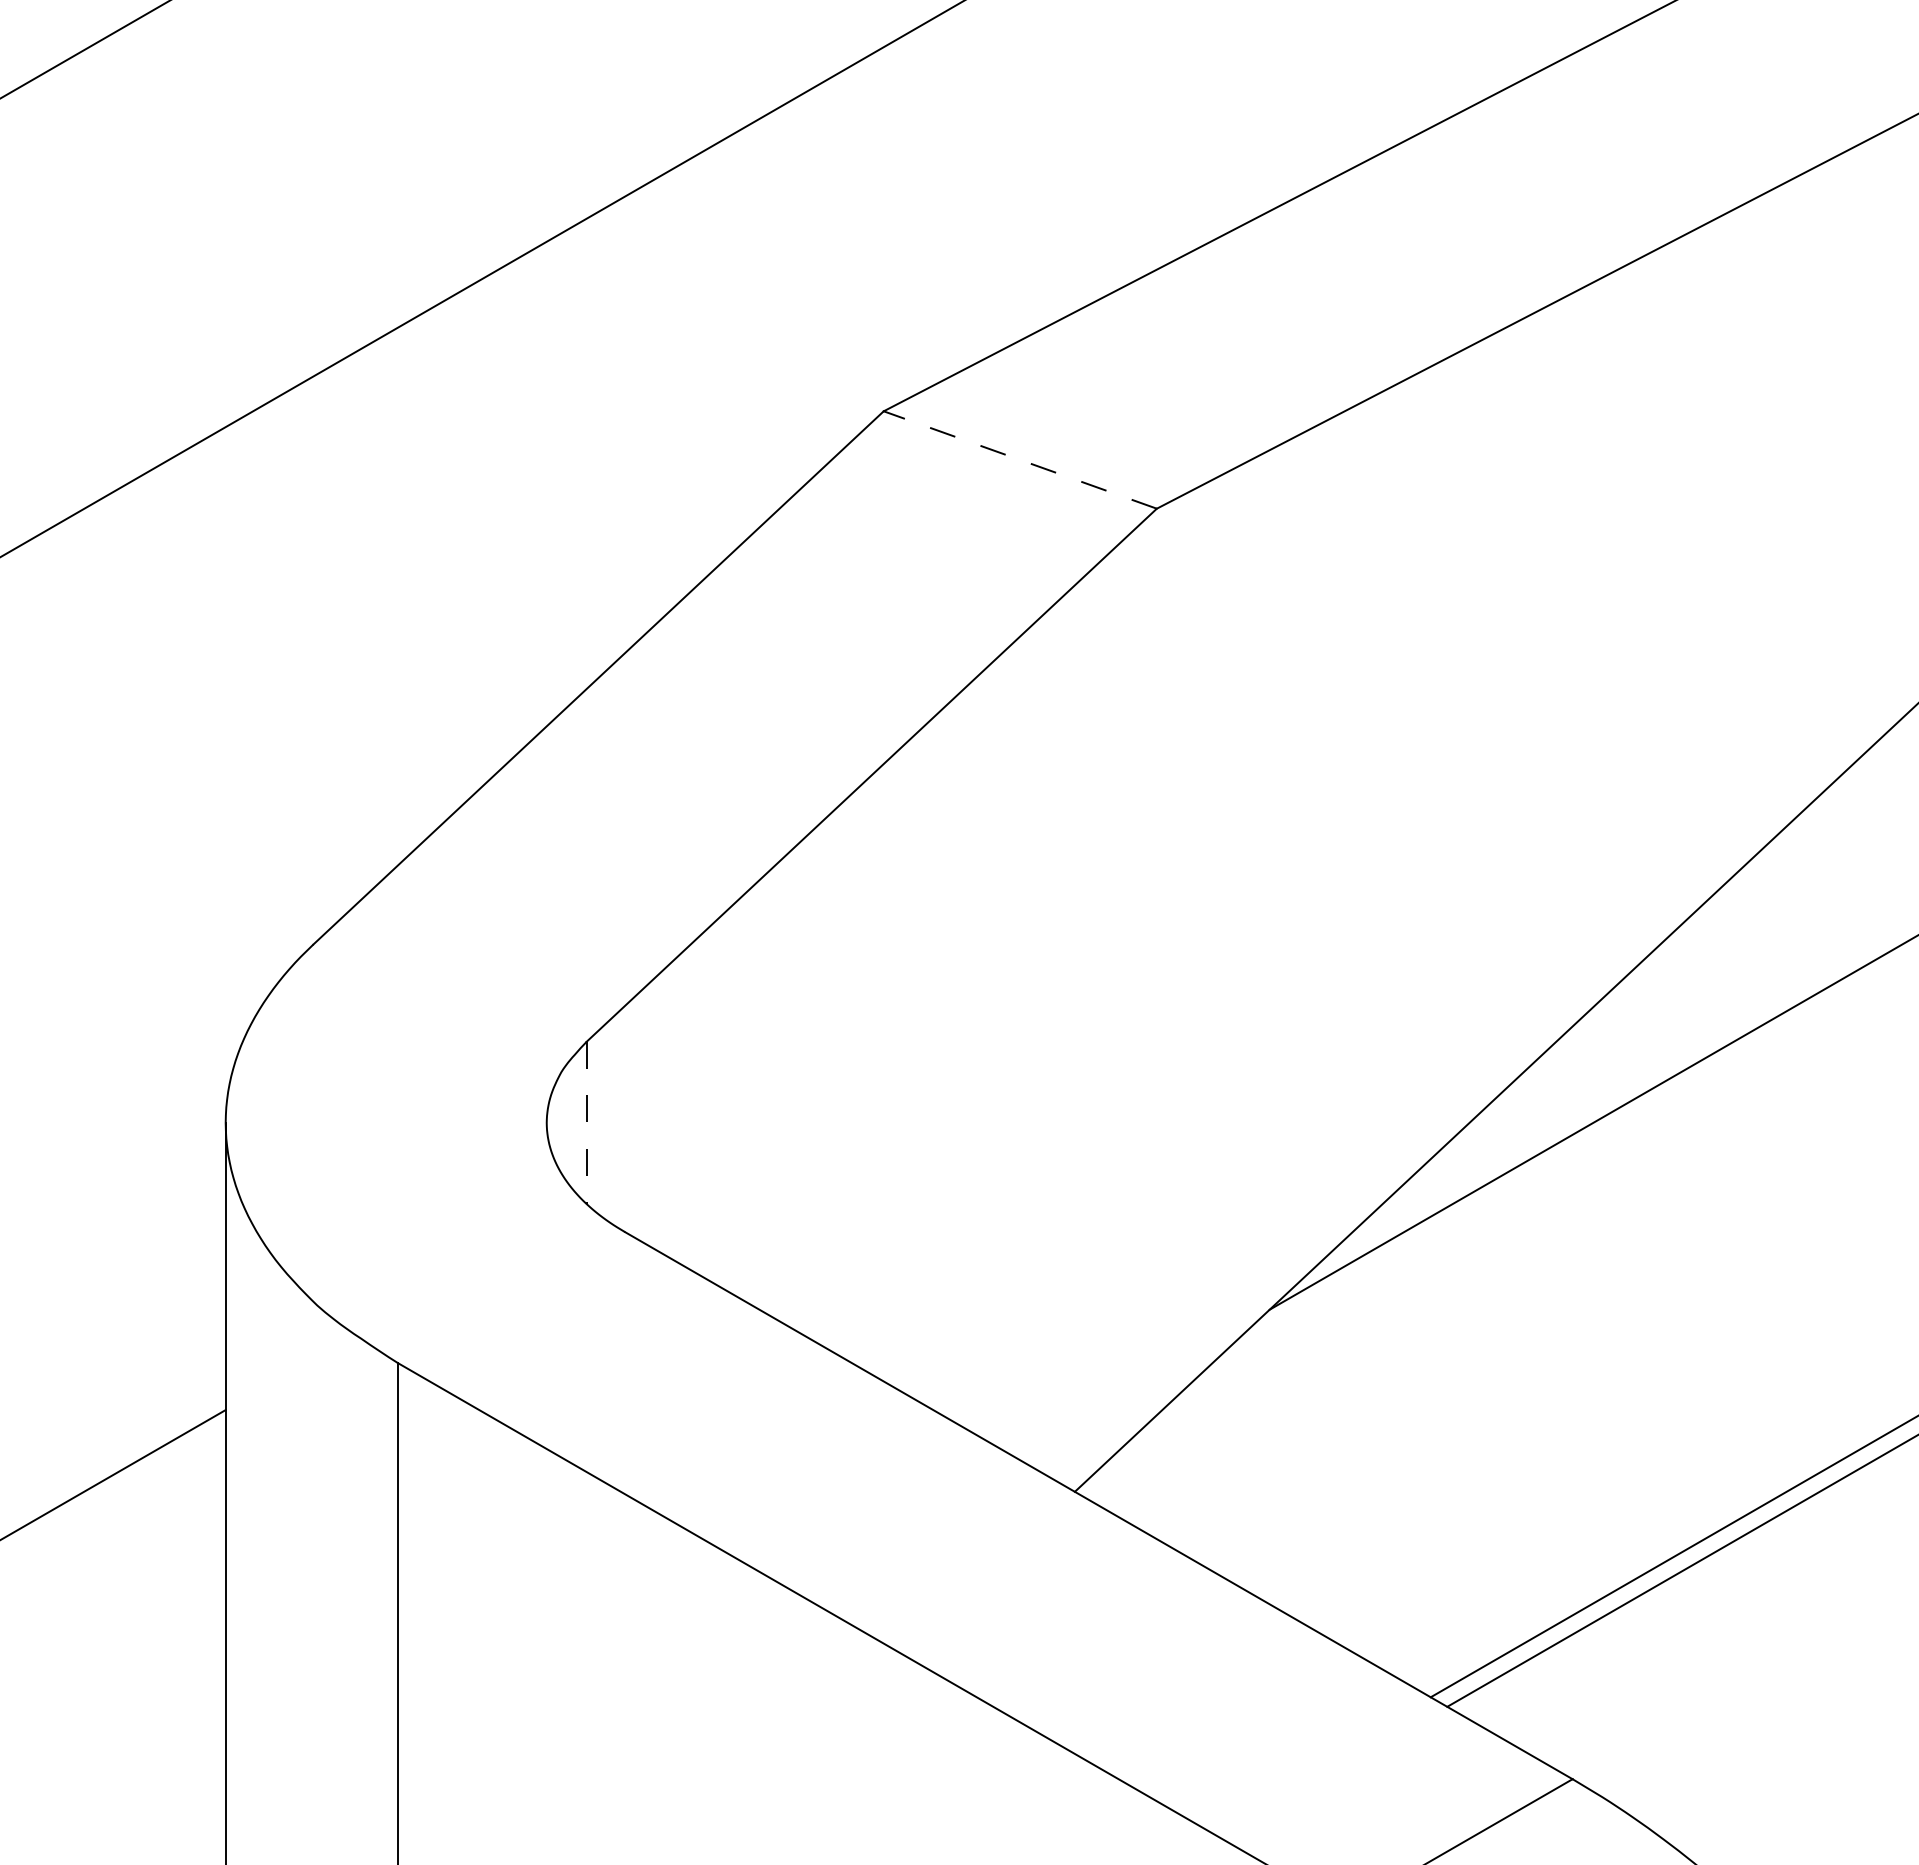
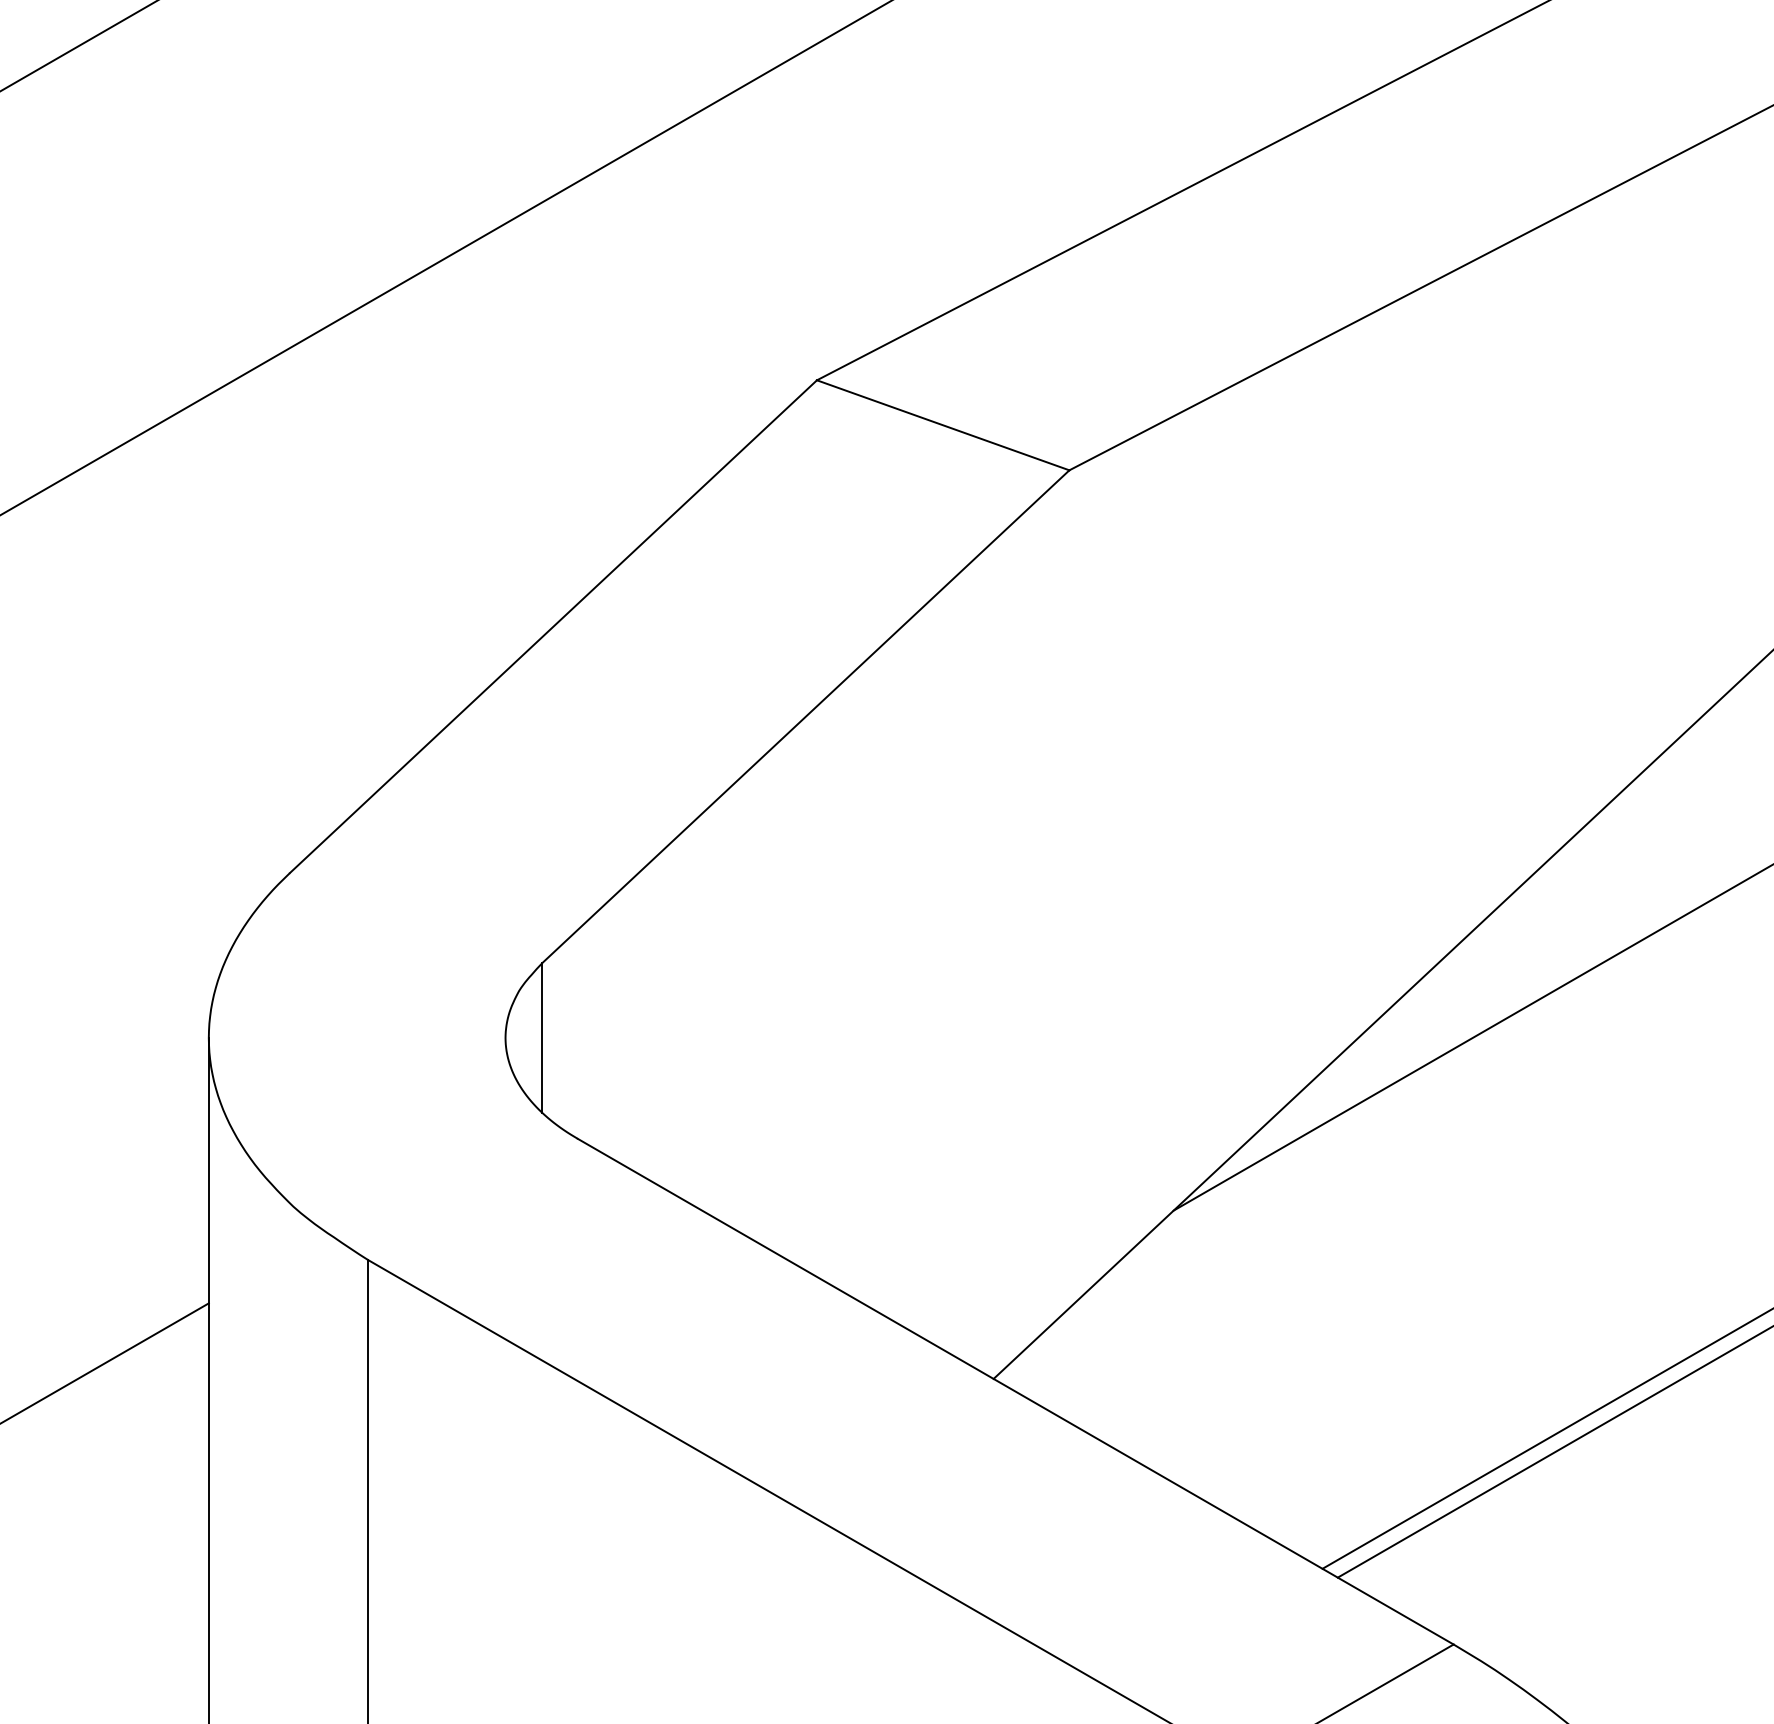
line: (1020, 460) -> (943, 425), dashed -> solid
line: (586, 1123) -> (542, 1038), dashed -> solid

